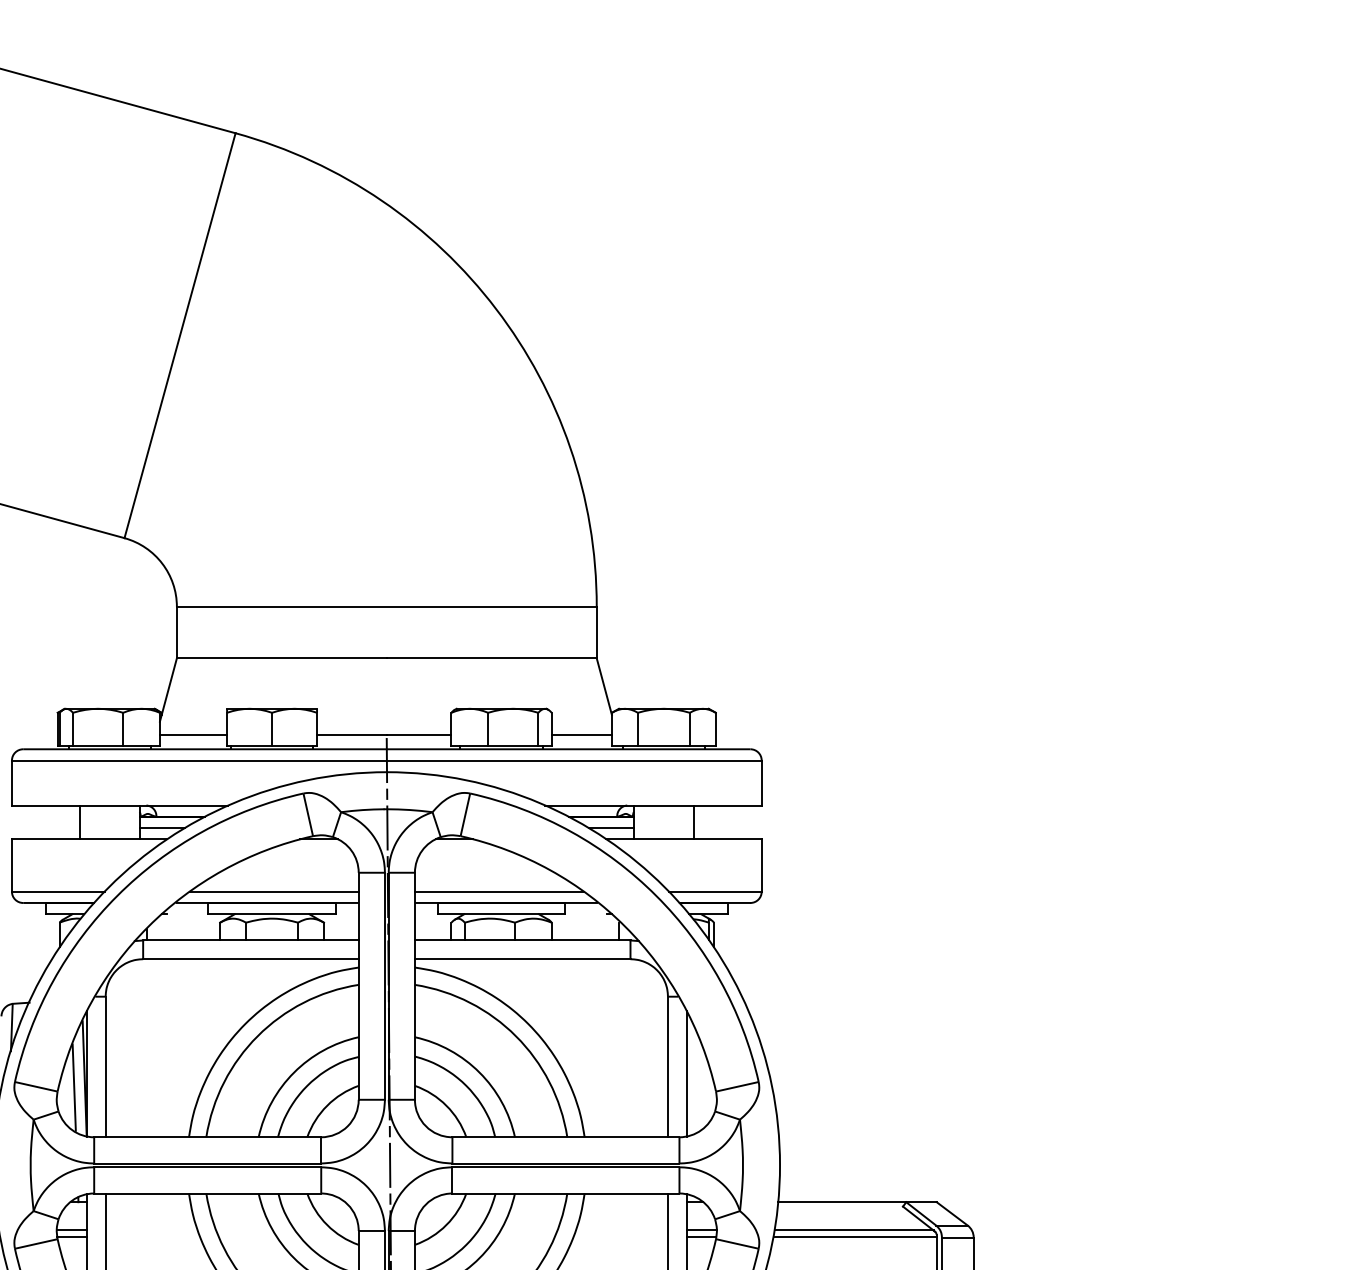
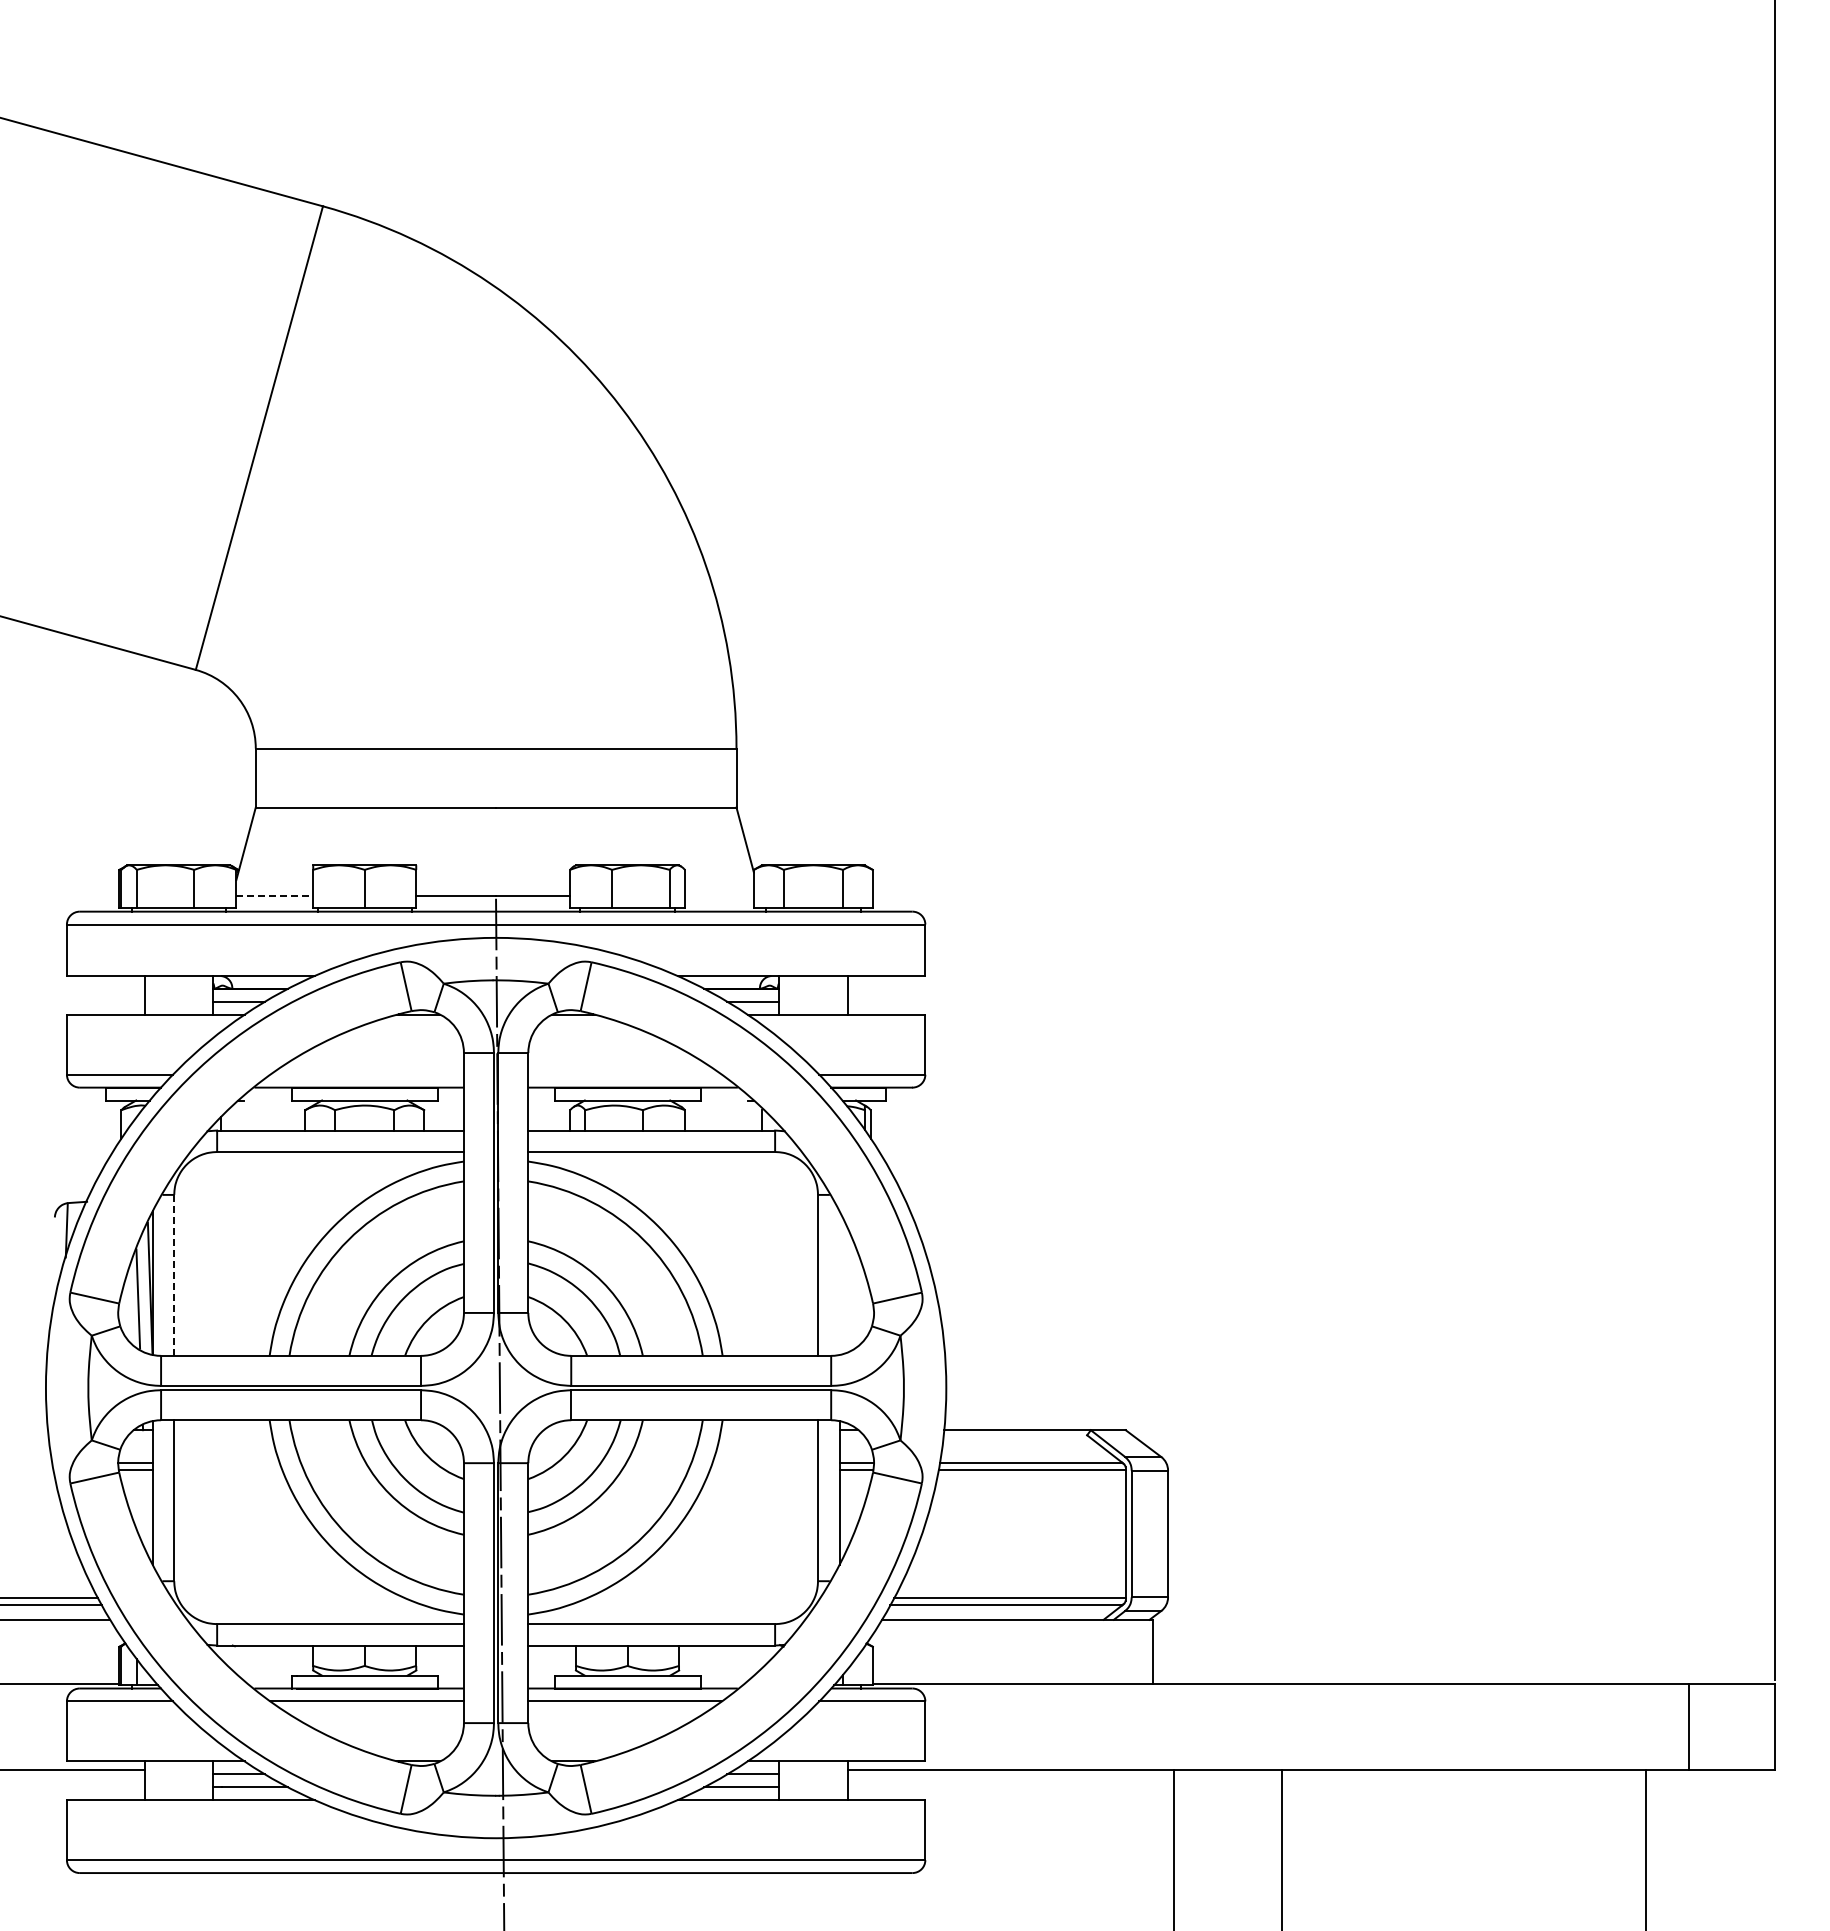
line: (194, 735) -> (275, 895), solid -> dashed
line: (581, 735) -> (718, 895), removed
line: (273, 891) -> (366, 1074), removed
line: (499, 891) -> (625, 1074), removed
line: (105, 1066) -> (174, 1274), solid -> dashed
line: (686, 1074) -> (839, 1283), removed

